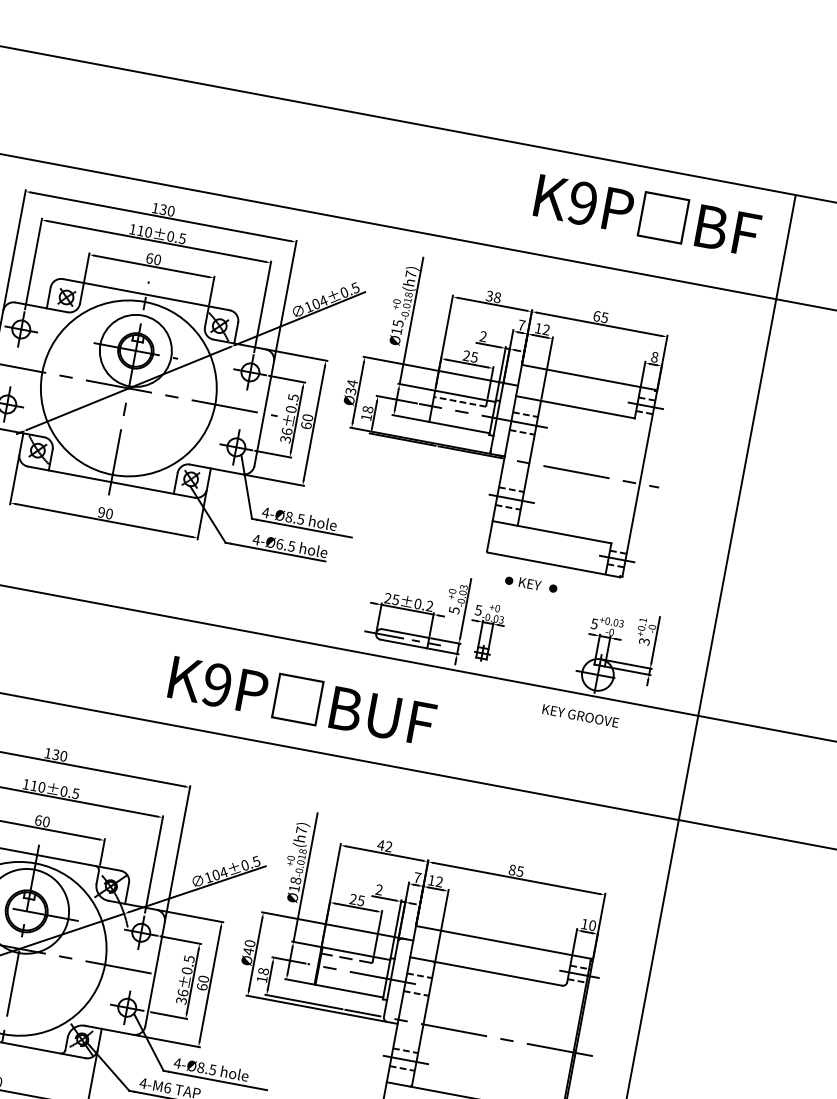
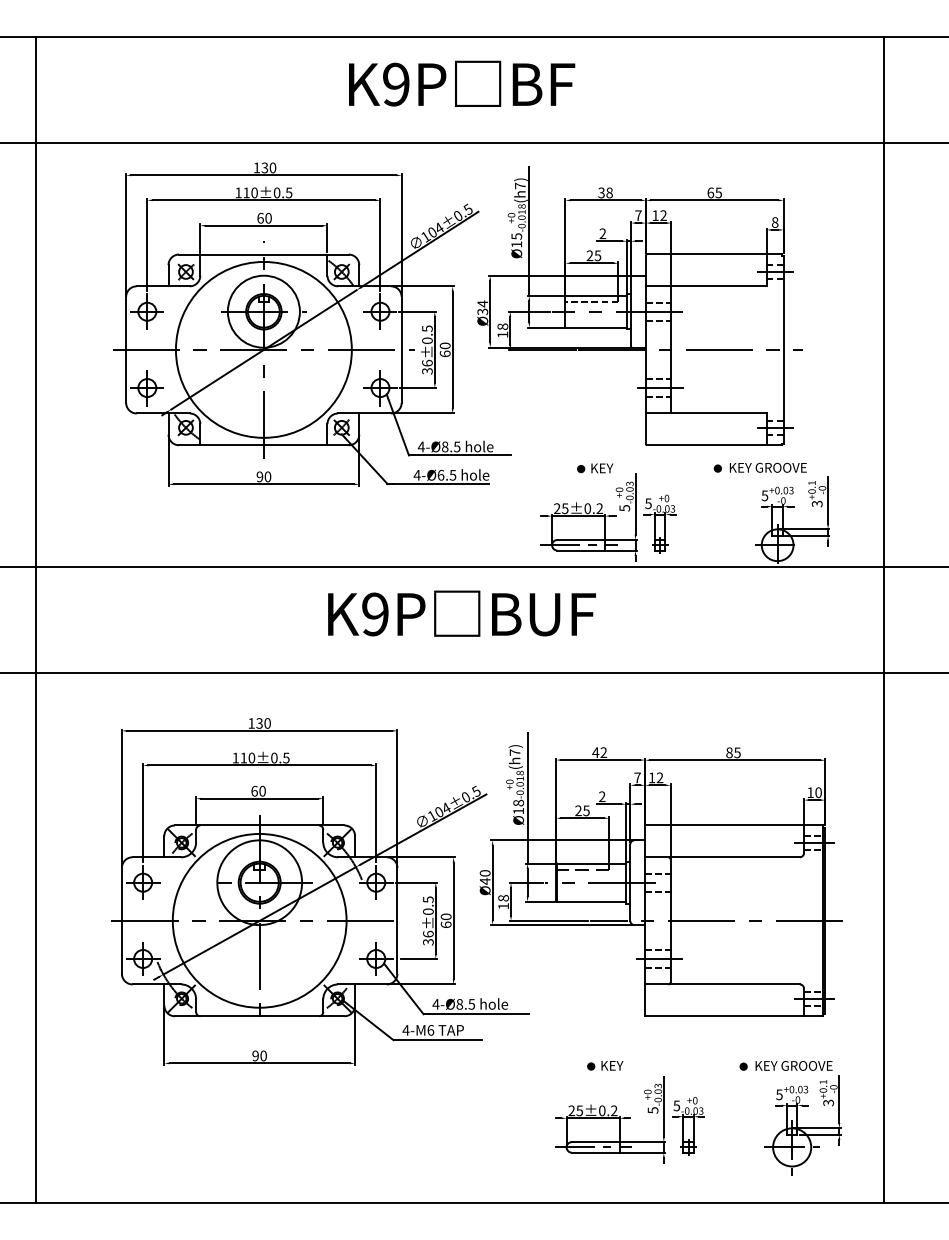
text: (648, 214) -> (462, 83), moved
part: (523, 582) -> (595, 468), moved
text: (302, 700) -> (461, 613), moved
text: (579, 715) -> (767, 467), moved

